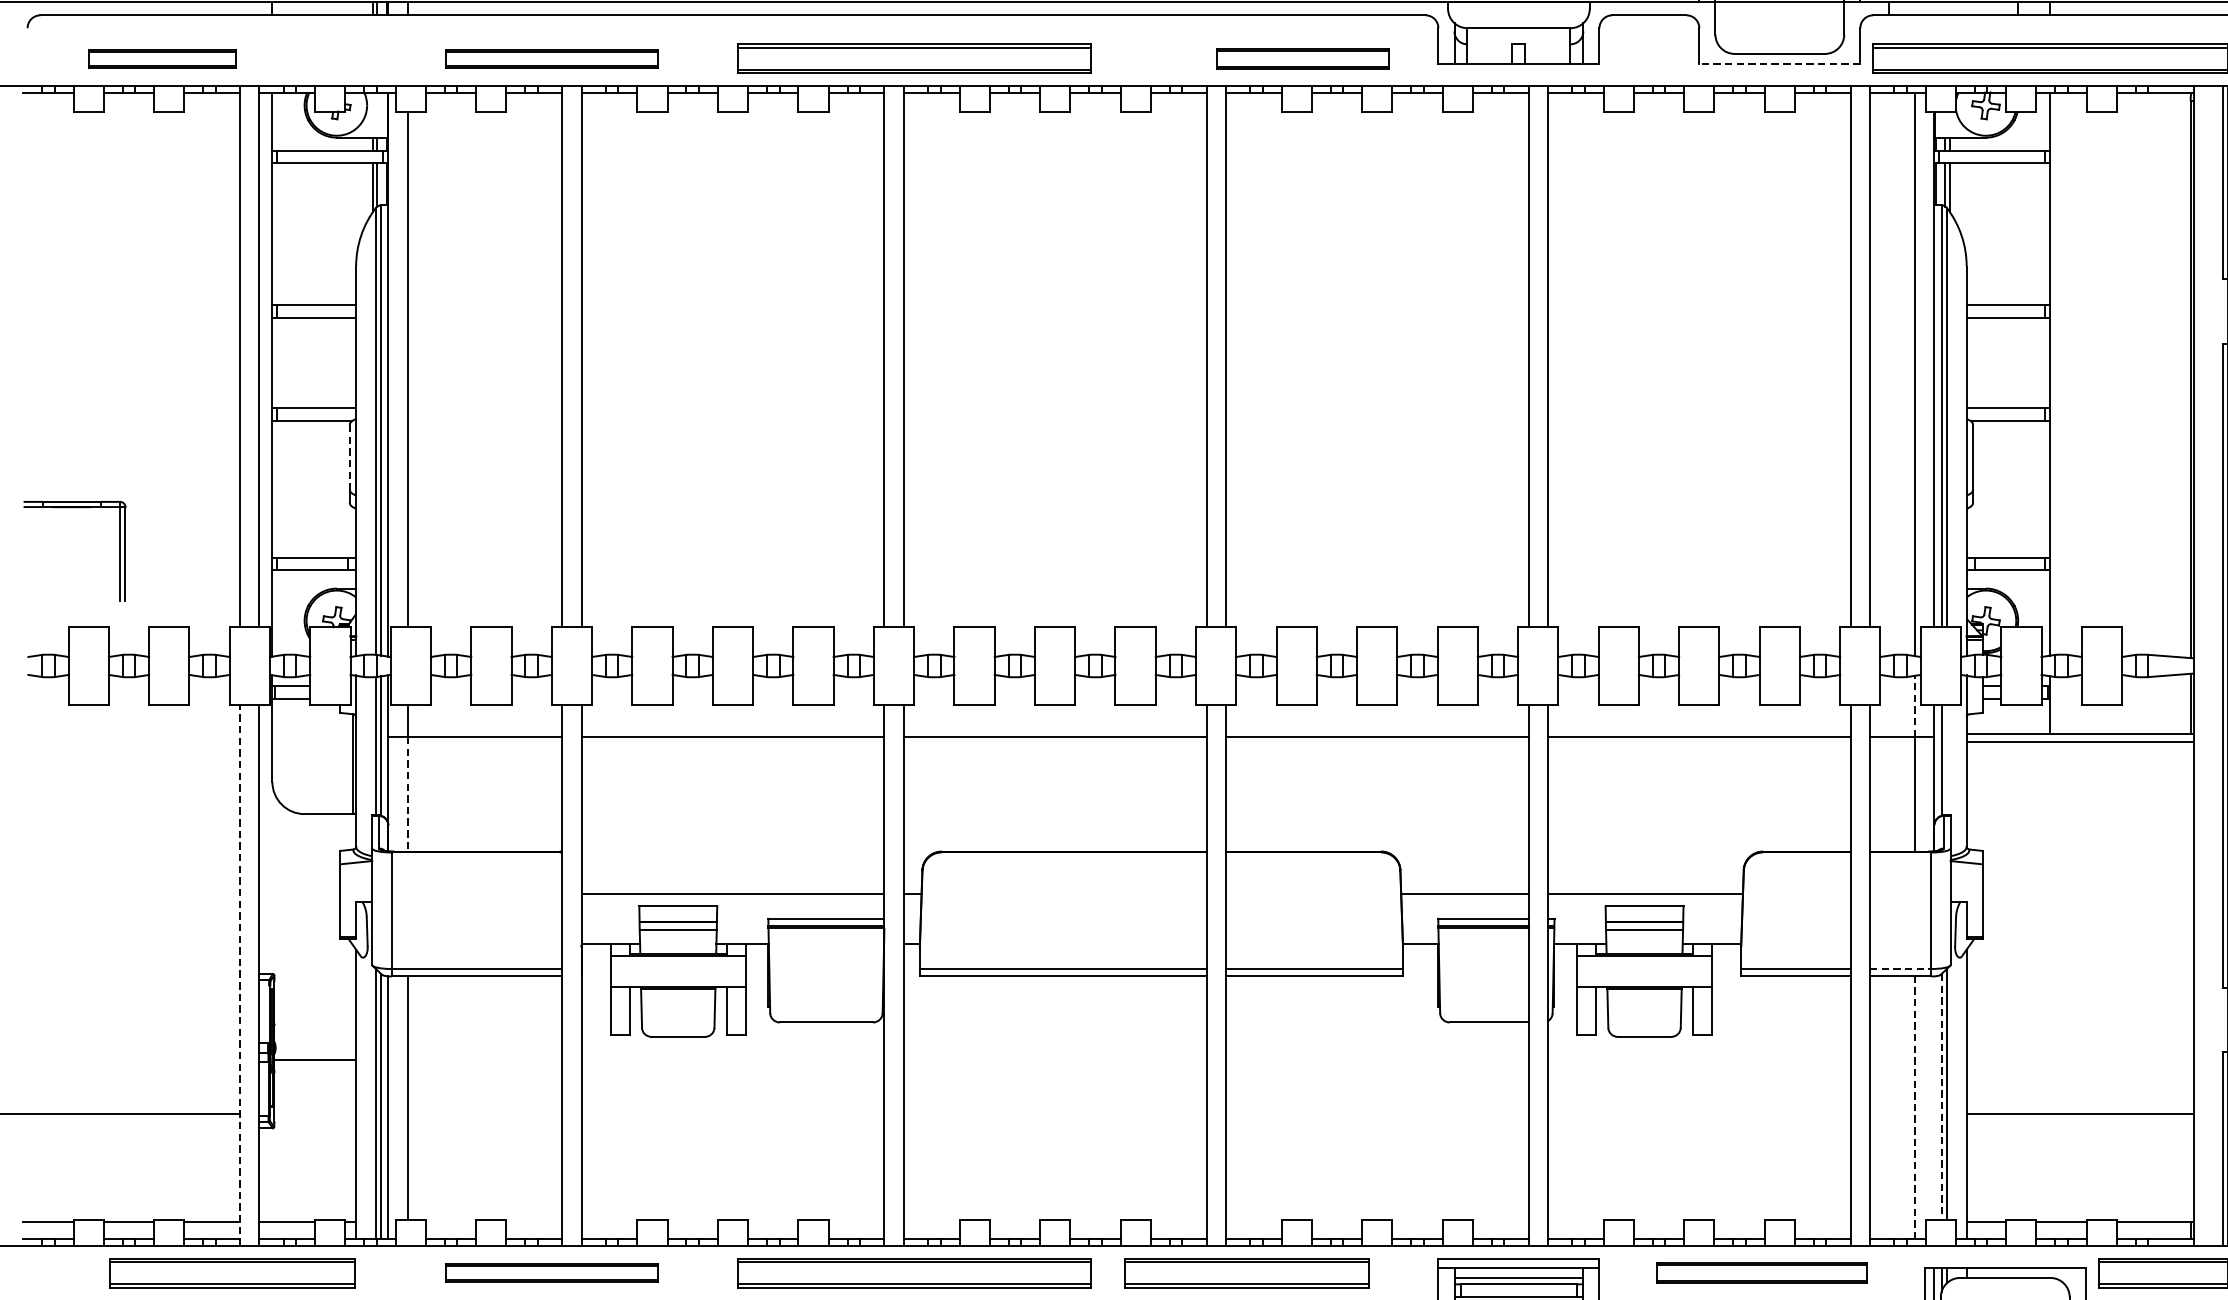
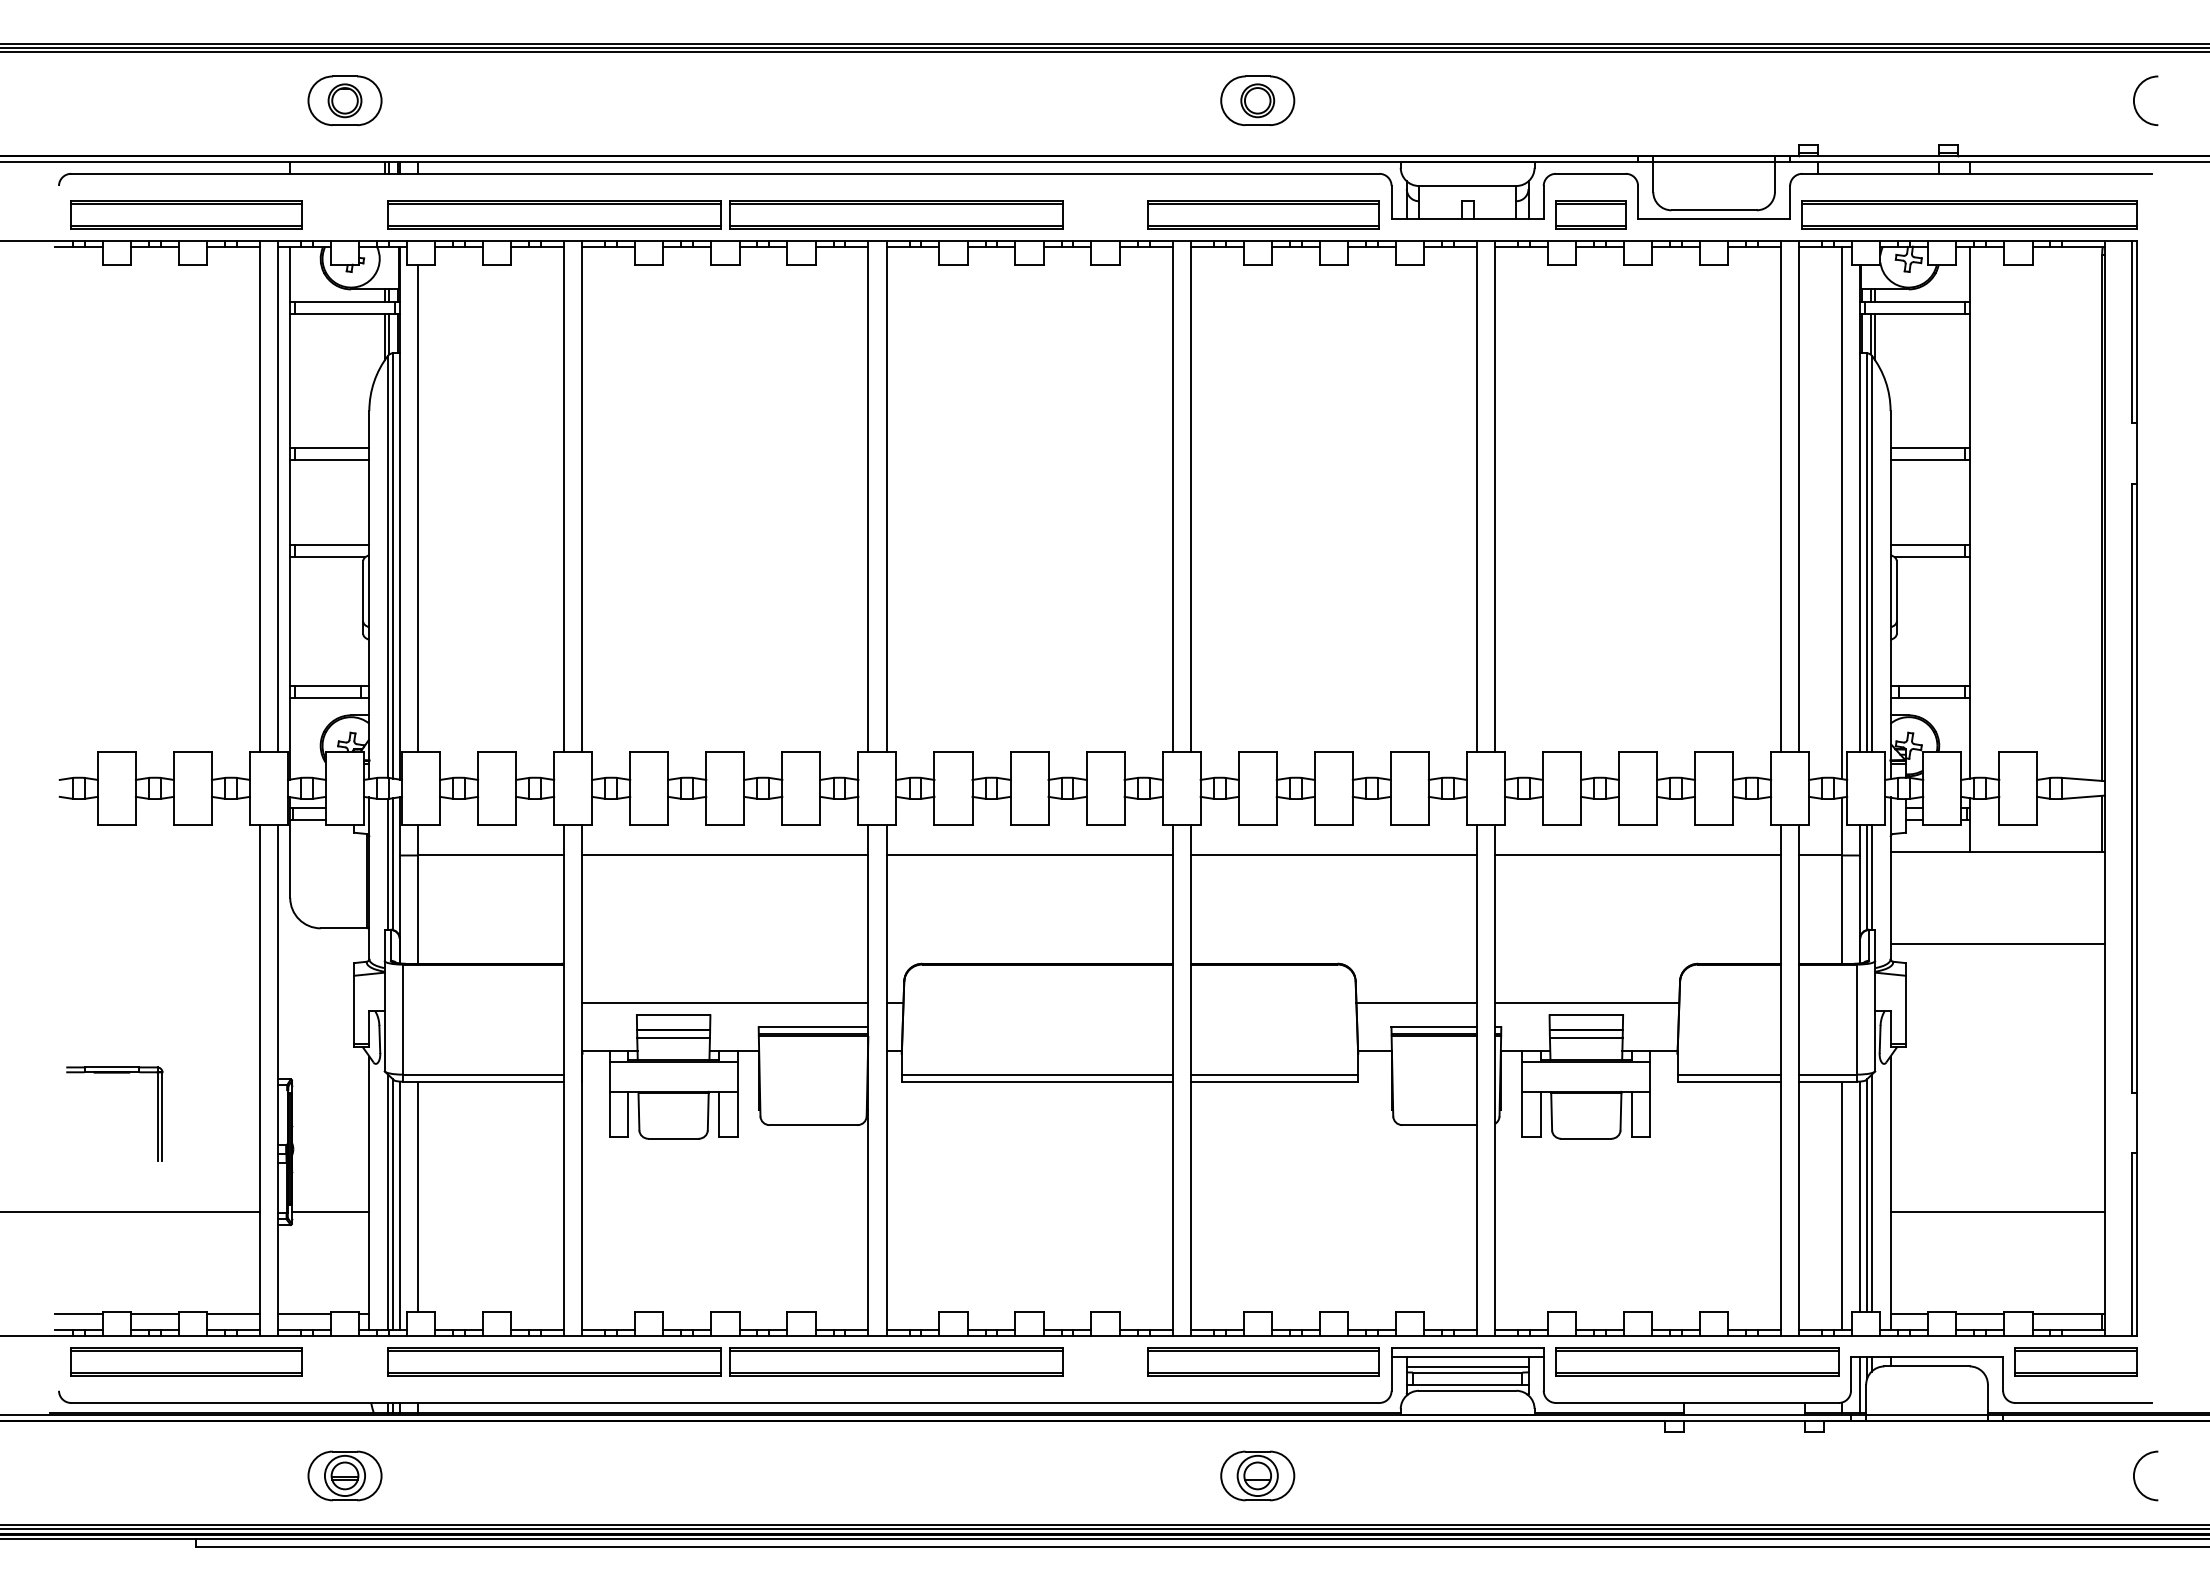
part: (162, 58) -> (186, 214), size x1.67
part: (552, 58) -> (554, 214), size x1.67
part: (1302, 58) -> (1263, 214), size x1.43
part: (1648, 58) -> (1590, 214), added
line: (1779, 63) -> (1713, 219), dashed -> solid
line: (349, 457) -> (363, 591), dashed -> solid
part: (74, 508) -> (114, 1073), moved
line: (1914, 706) -> (1841, 826), dashed -> solid
line: (2079, 742) -> (1997, 943), moved
line: (1946, 759) -> (1871, 876), added
line: (408, 795) -> (418, 910), dashed -> solid
line: (1900, 968) -> (1828, 1074), dashed -> solid
line: (239, 975) -> (259, 1080), dashed -> solid
line: (315, 1059) -> (330, 1211), moved
line: (1934, 1098) -> (1860, 1196), added
line: (1941, 1098) -> (1866, 1196), dashed -> solid
line: (1914, 1107) -> (1841, 1205), dashed -> solid
part: (232, 1272) -> (186, 1361), moved
part: (552, 1272) -> (554, 1361), size x1.67
part: (1246, 1272) -> (1263, 1361), moved
part: (1762, 1272) -> (1697, 1361), size x1.43

